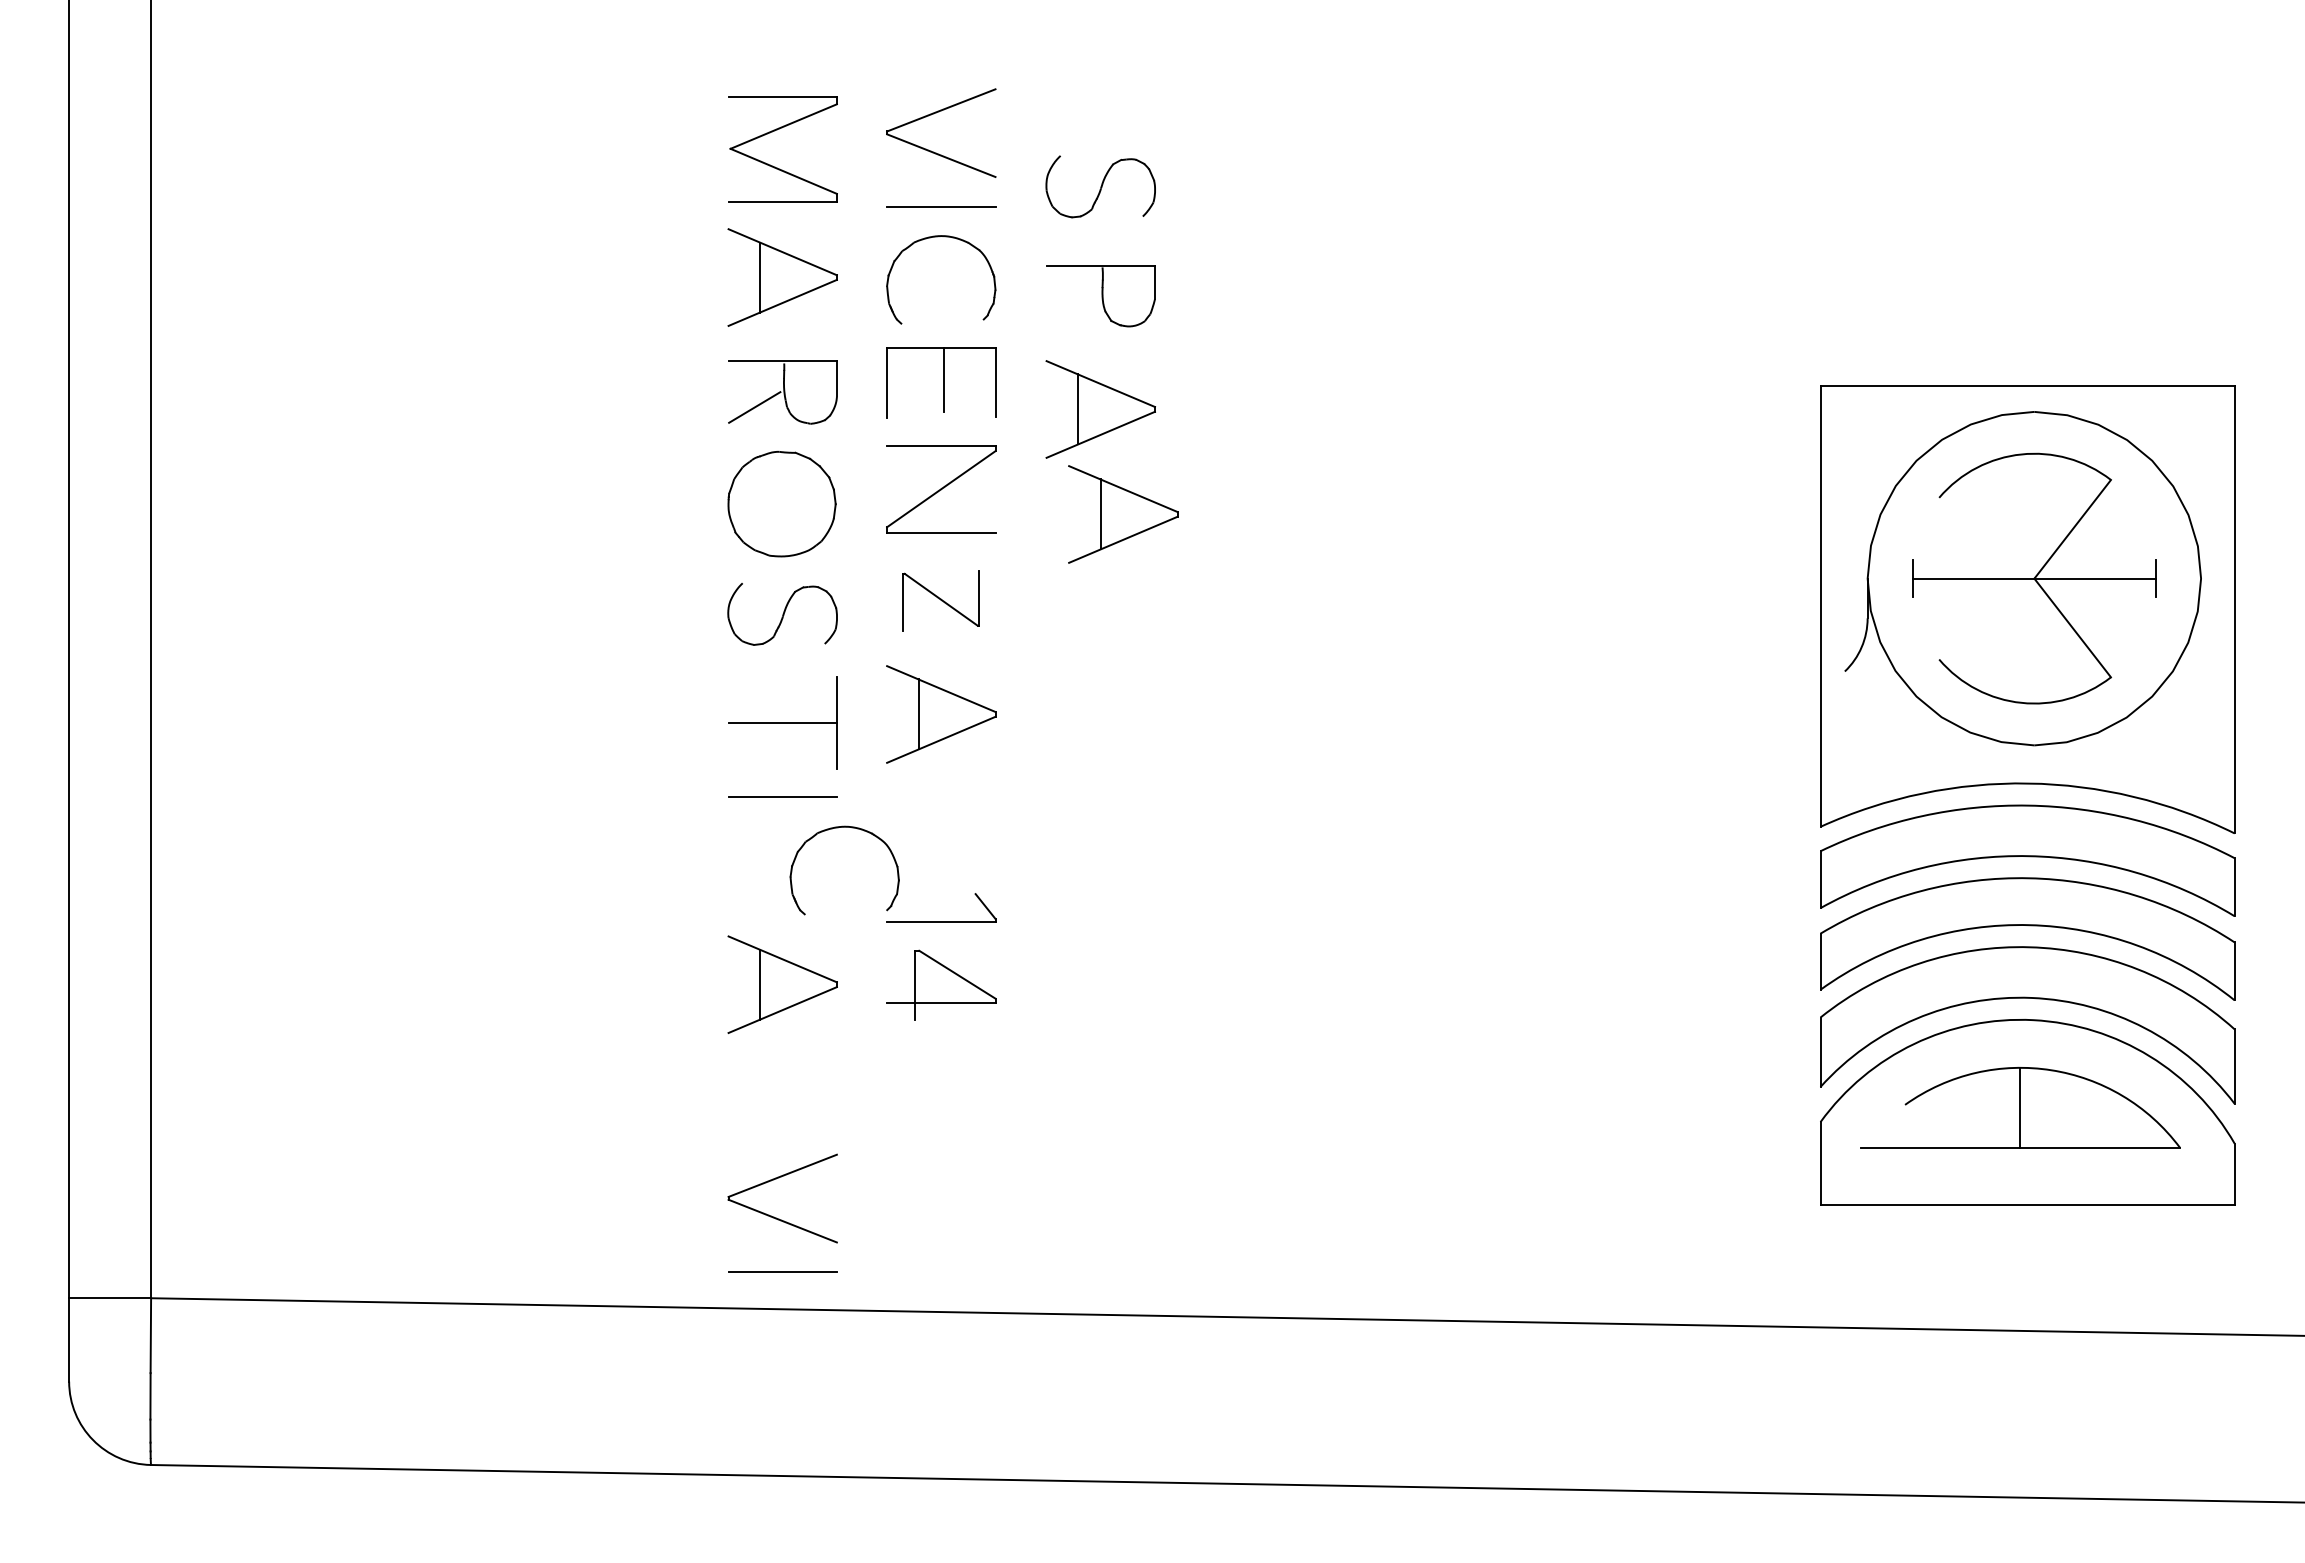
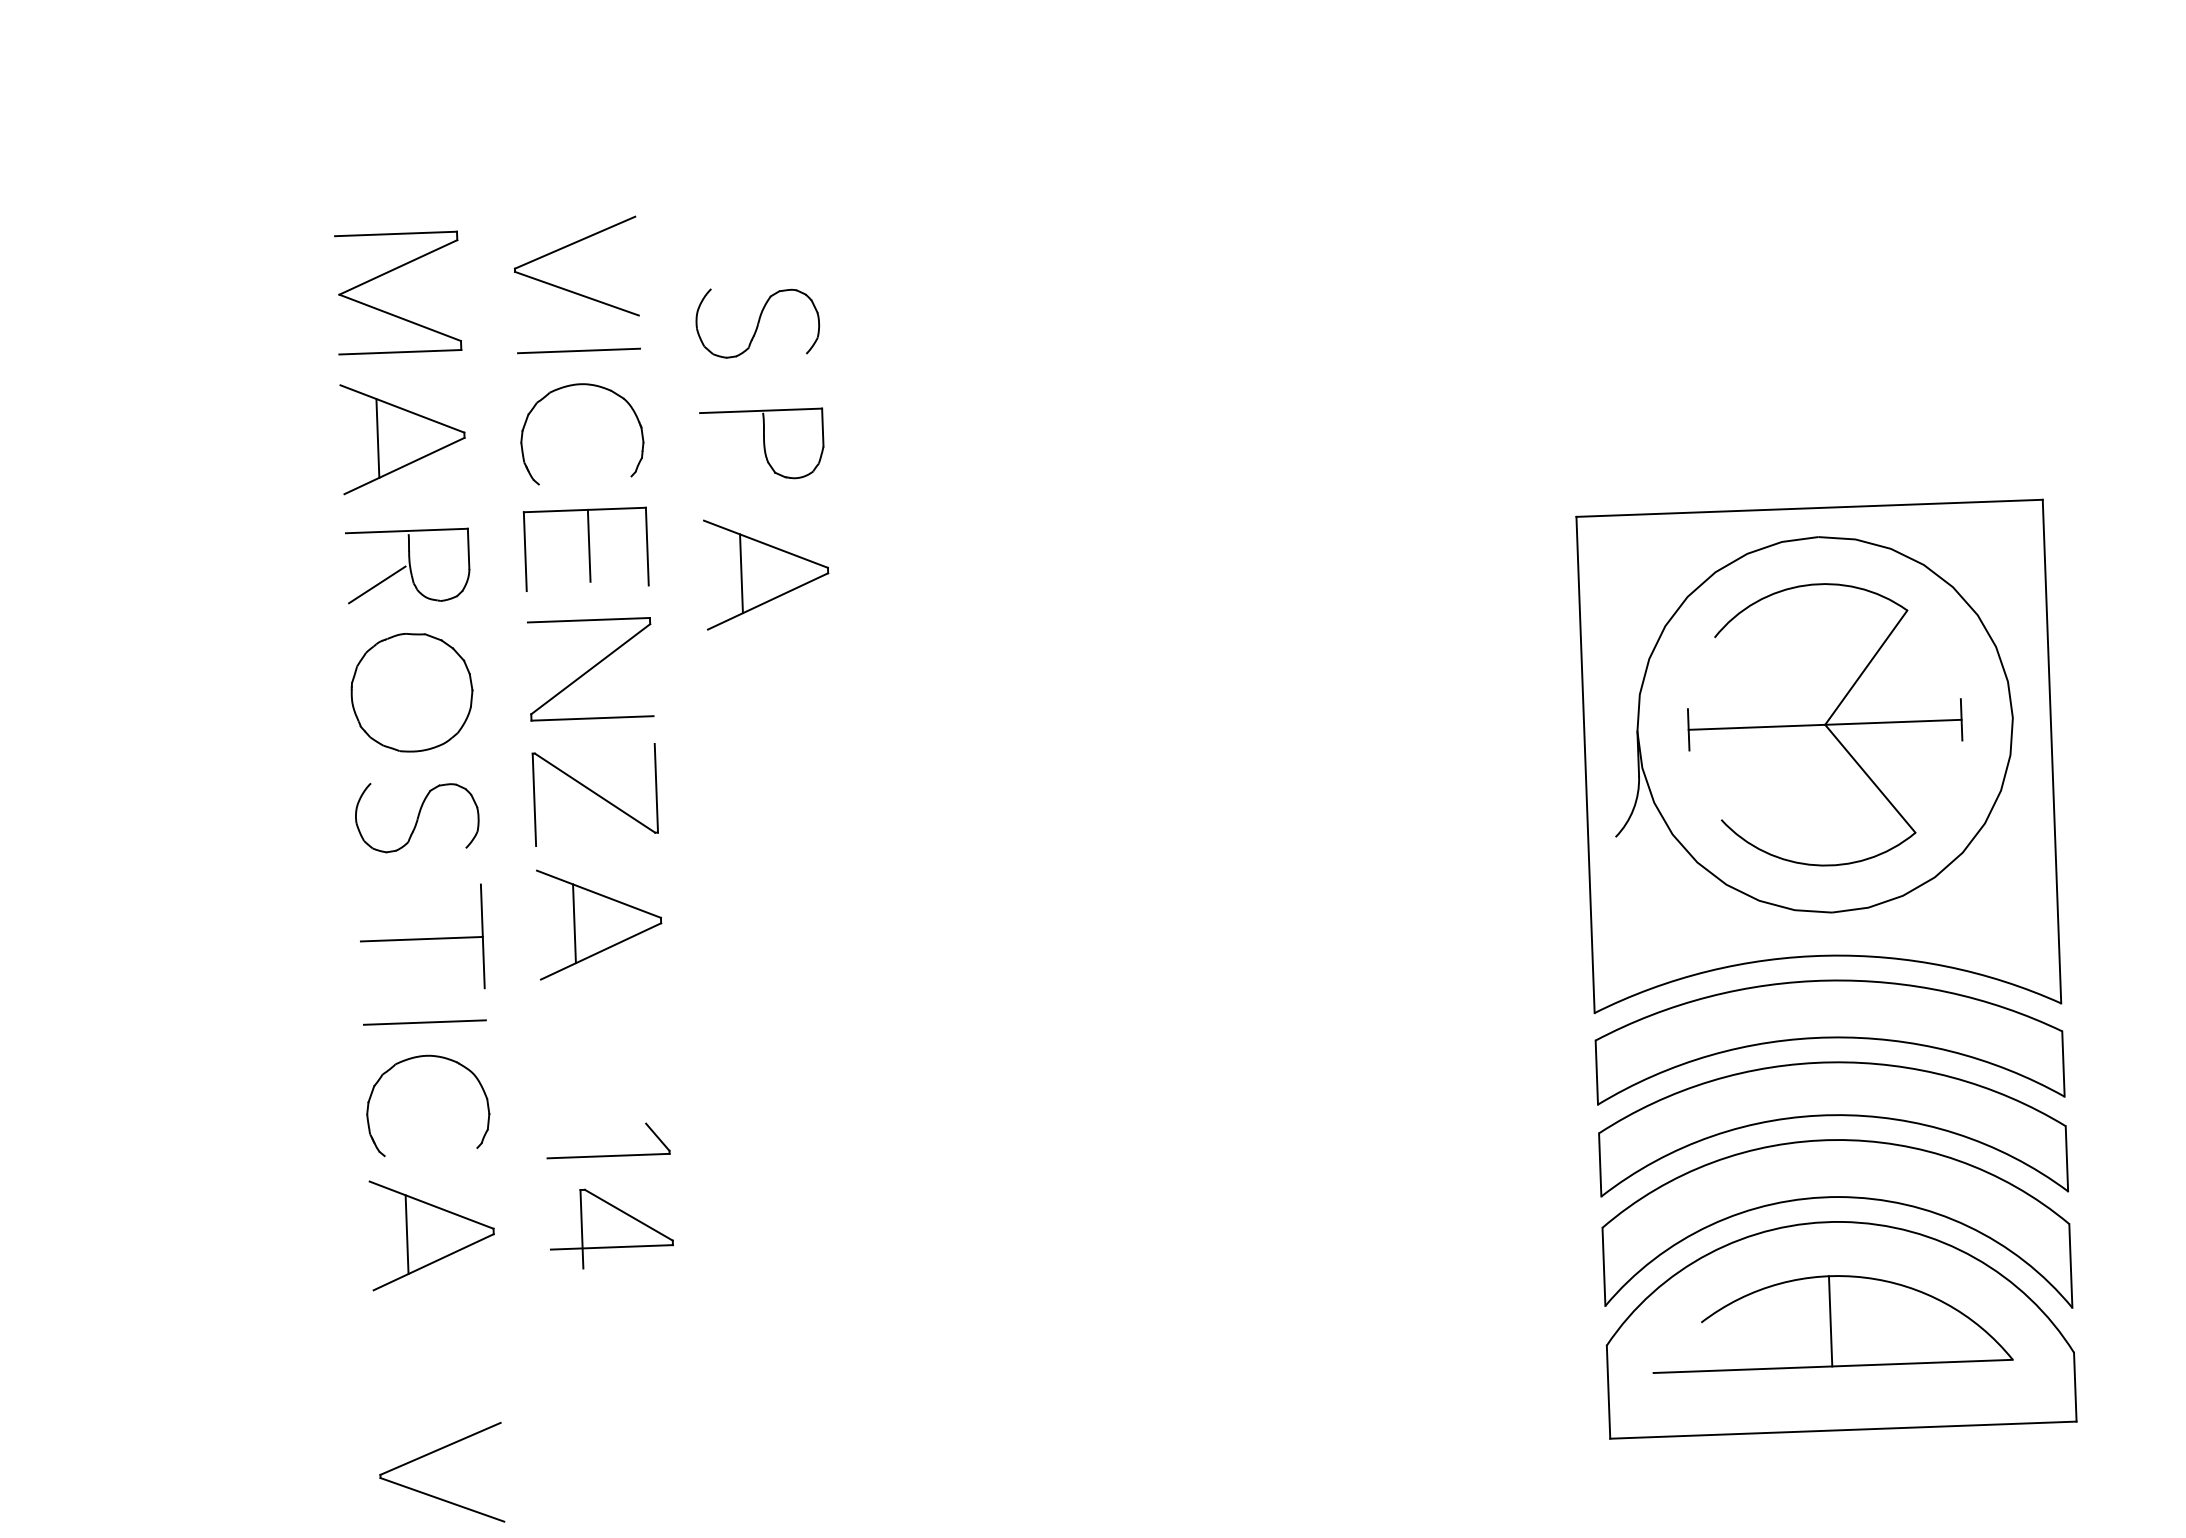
part: (1123, 514) -> (796, 690), removed
part: (941, 600) -> (595, 794), size x1.43
part: (838, 828) -> (419, 1058), moved

